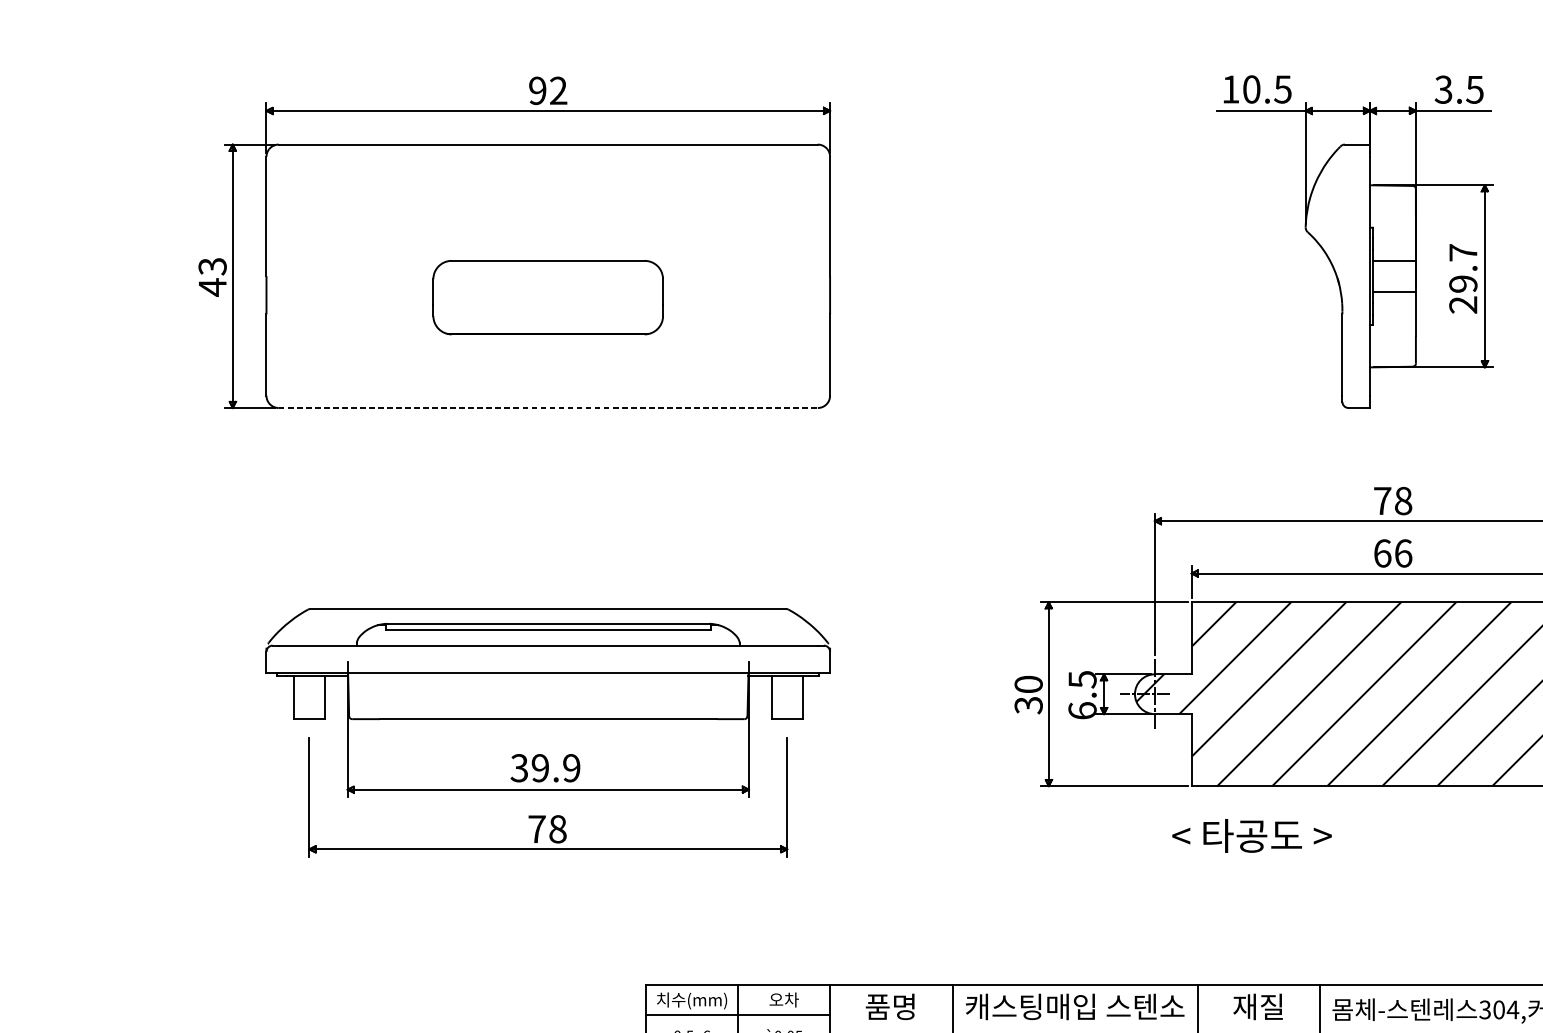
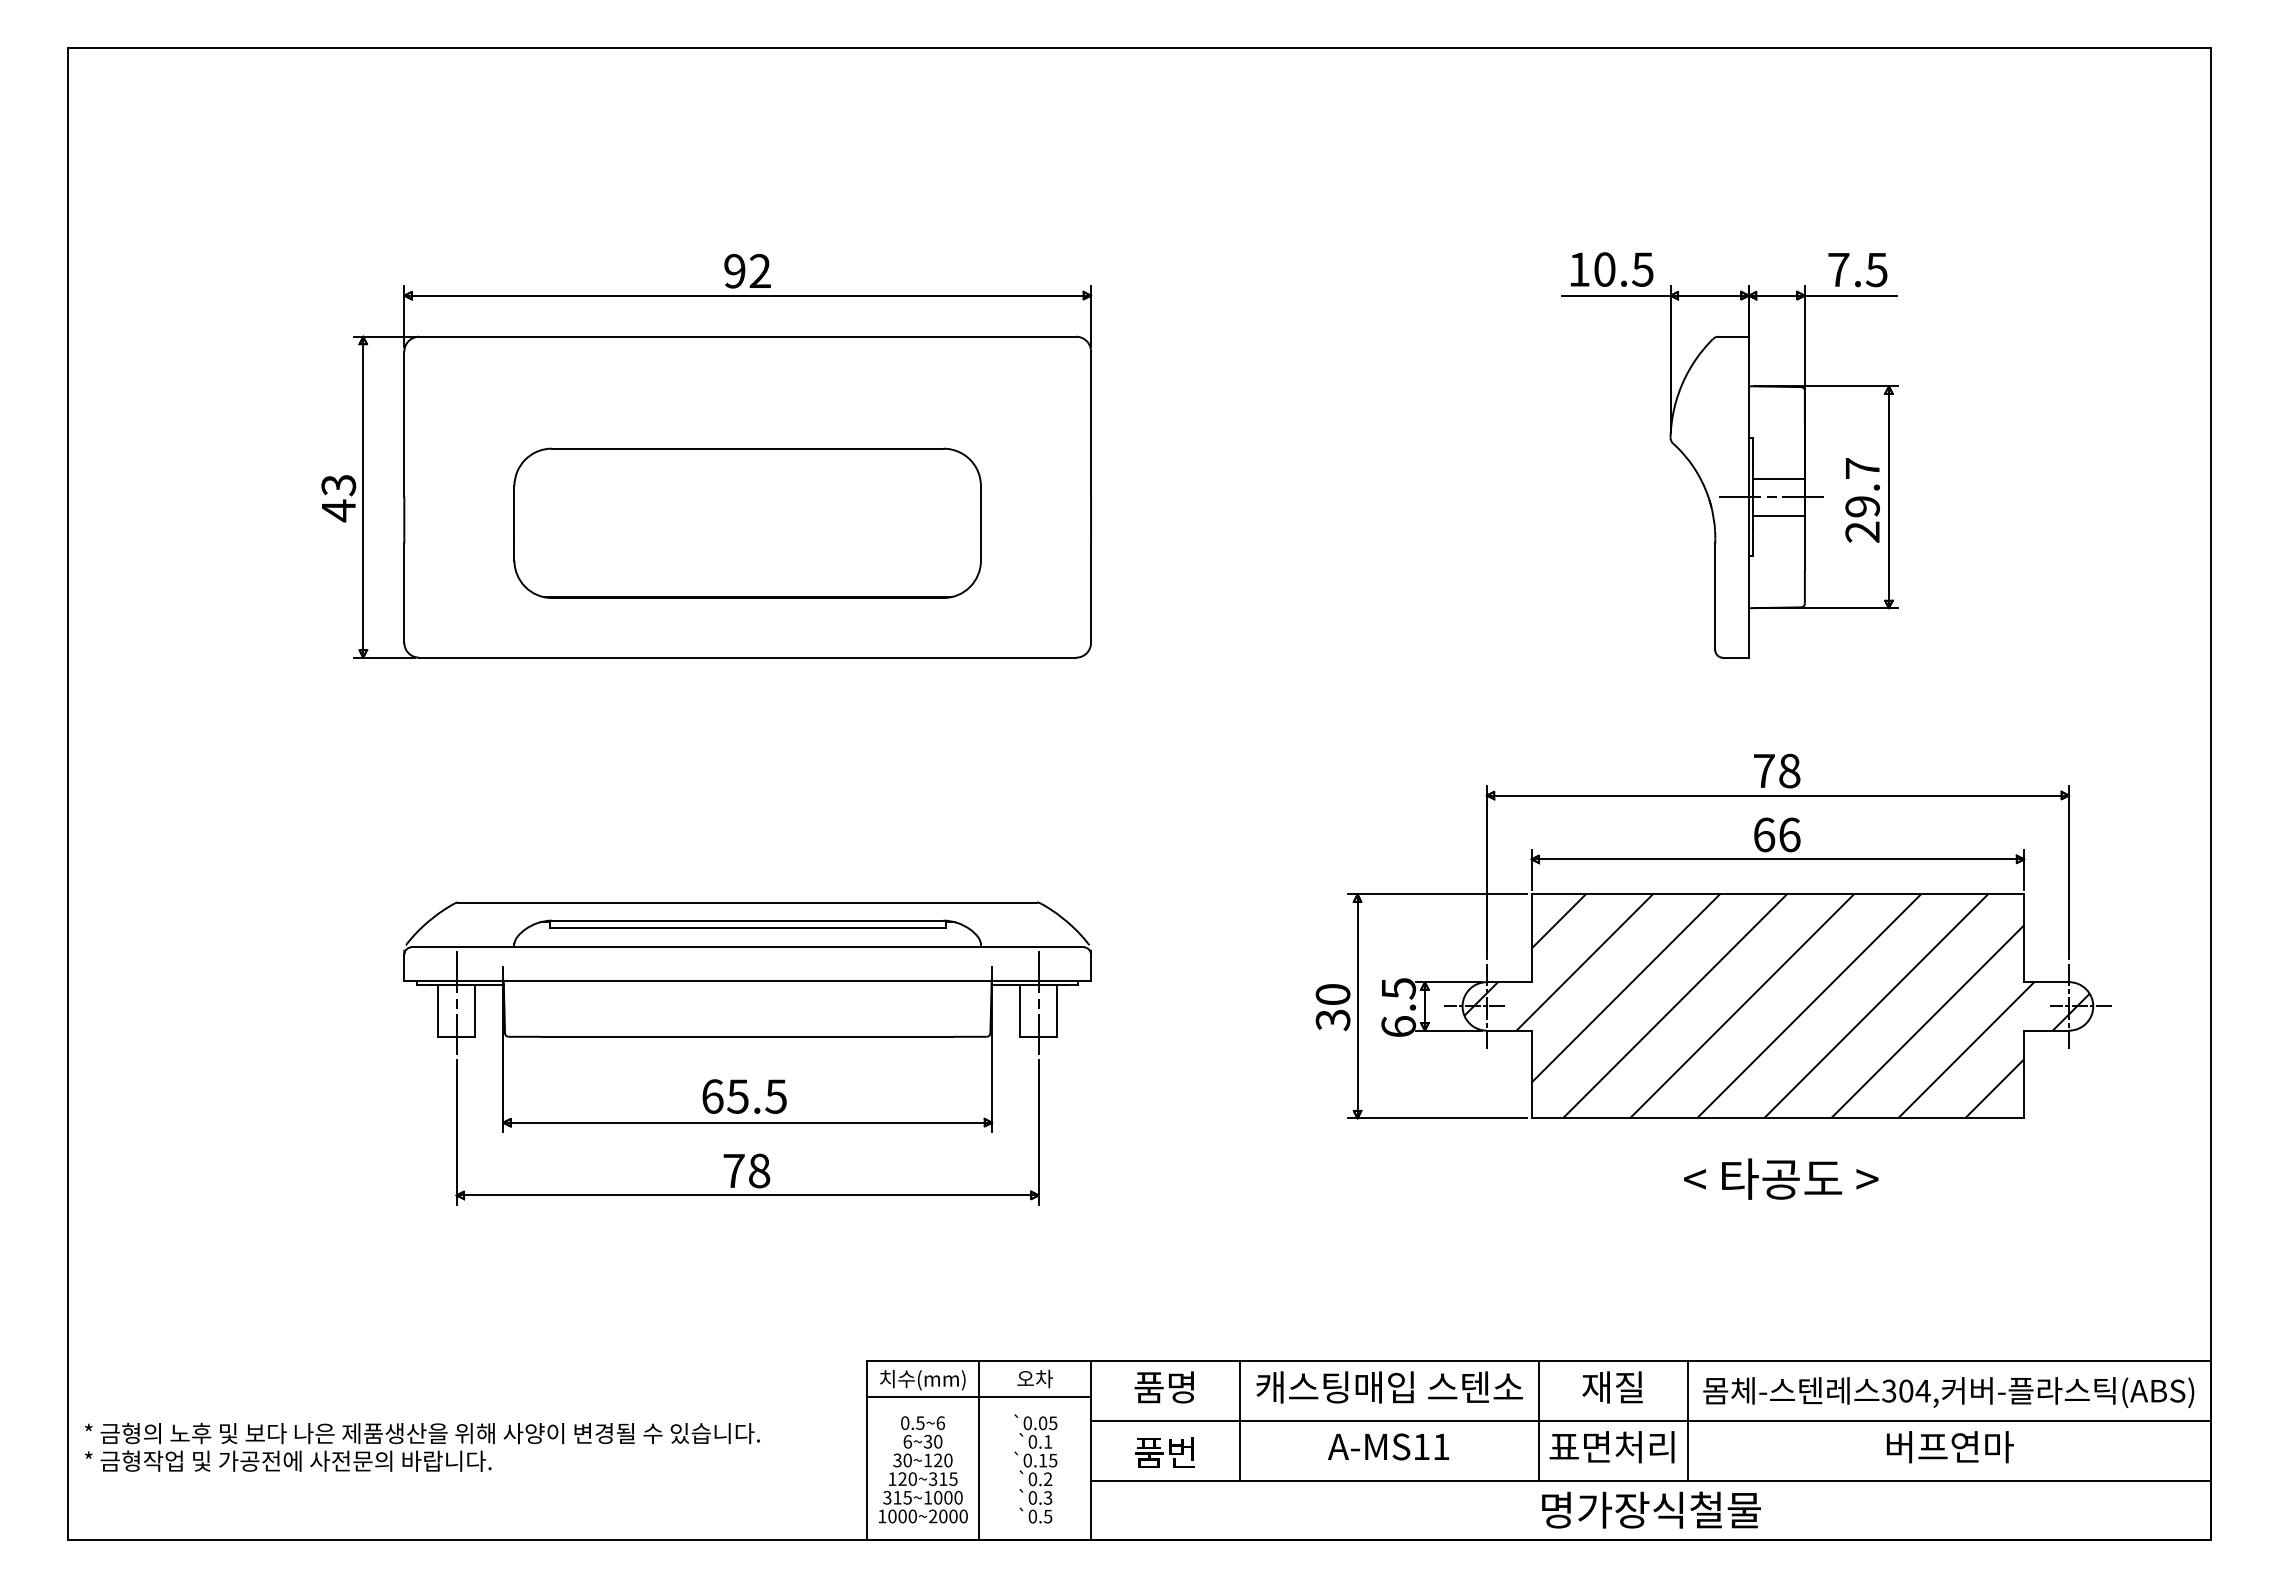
text: (1443, 89) -> (1838, 269), 3.5 -> 7.5
line: (1388, 276) -> (1771, 497), added
part: (548, 297) -> (747, 522), size x1.67
line: (548, 407) -> (748, 657), dashed -> solid
line: (309, 690) -> (456, 1002), added
line: (786, 690) -> (1038, 1002), added
text: (544, 768) -> (743, 1096), 39.9 -> 65.5
text: (1252, 835) -> (1781, 1178), moved

